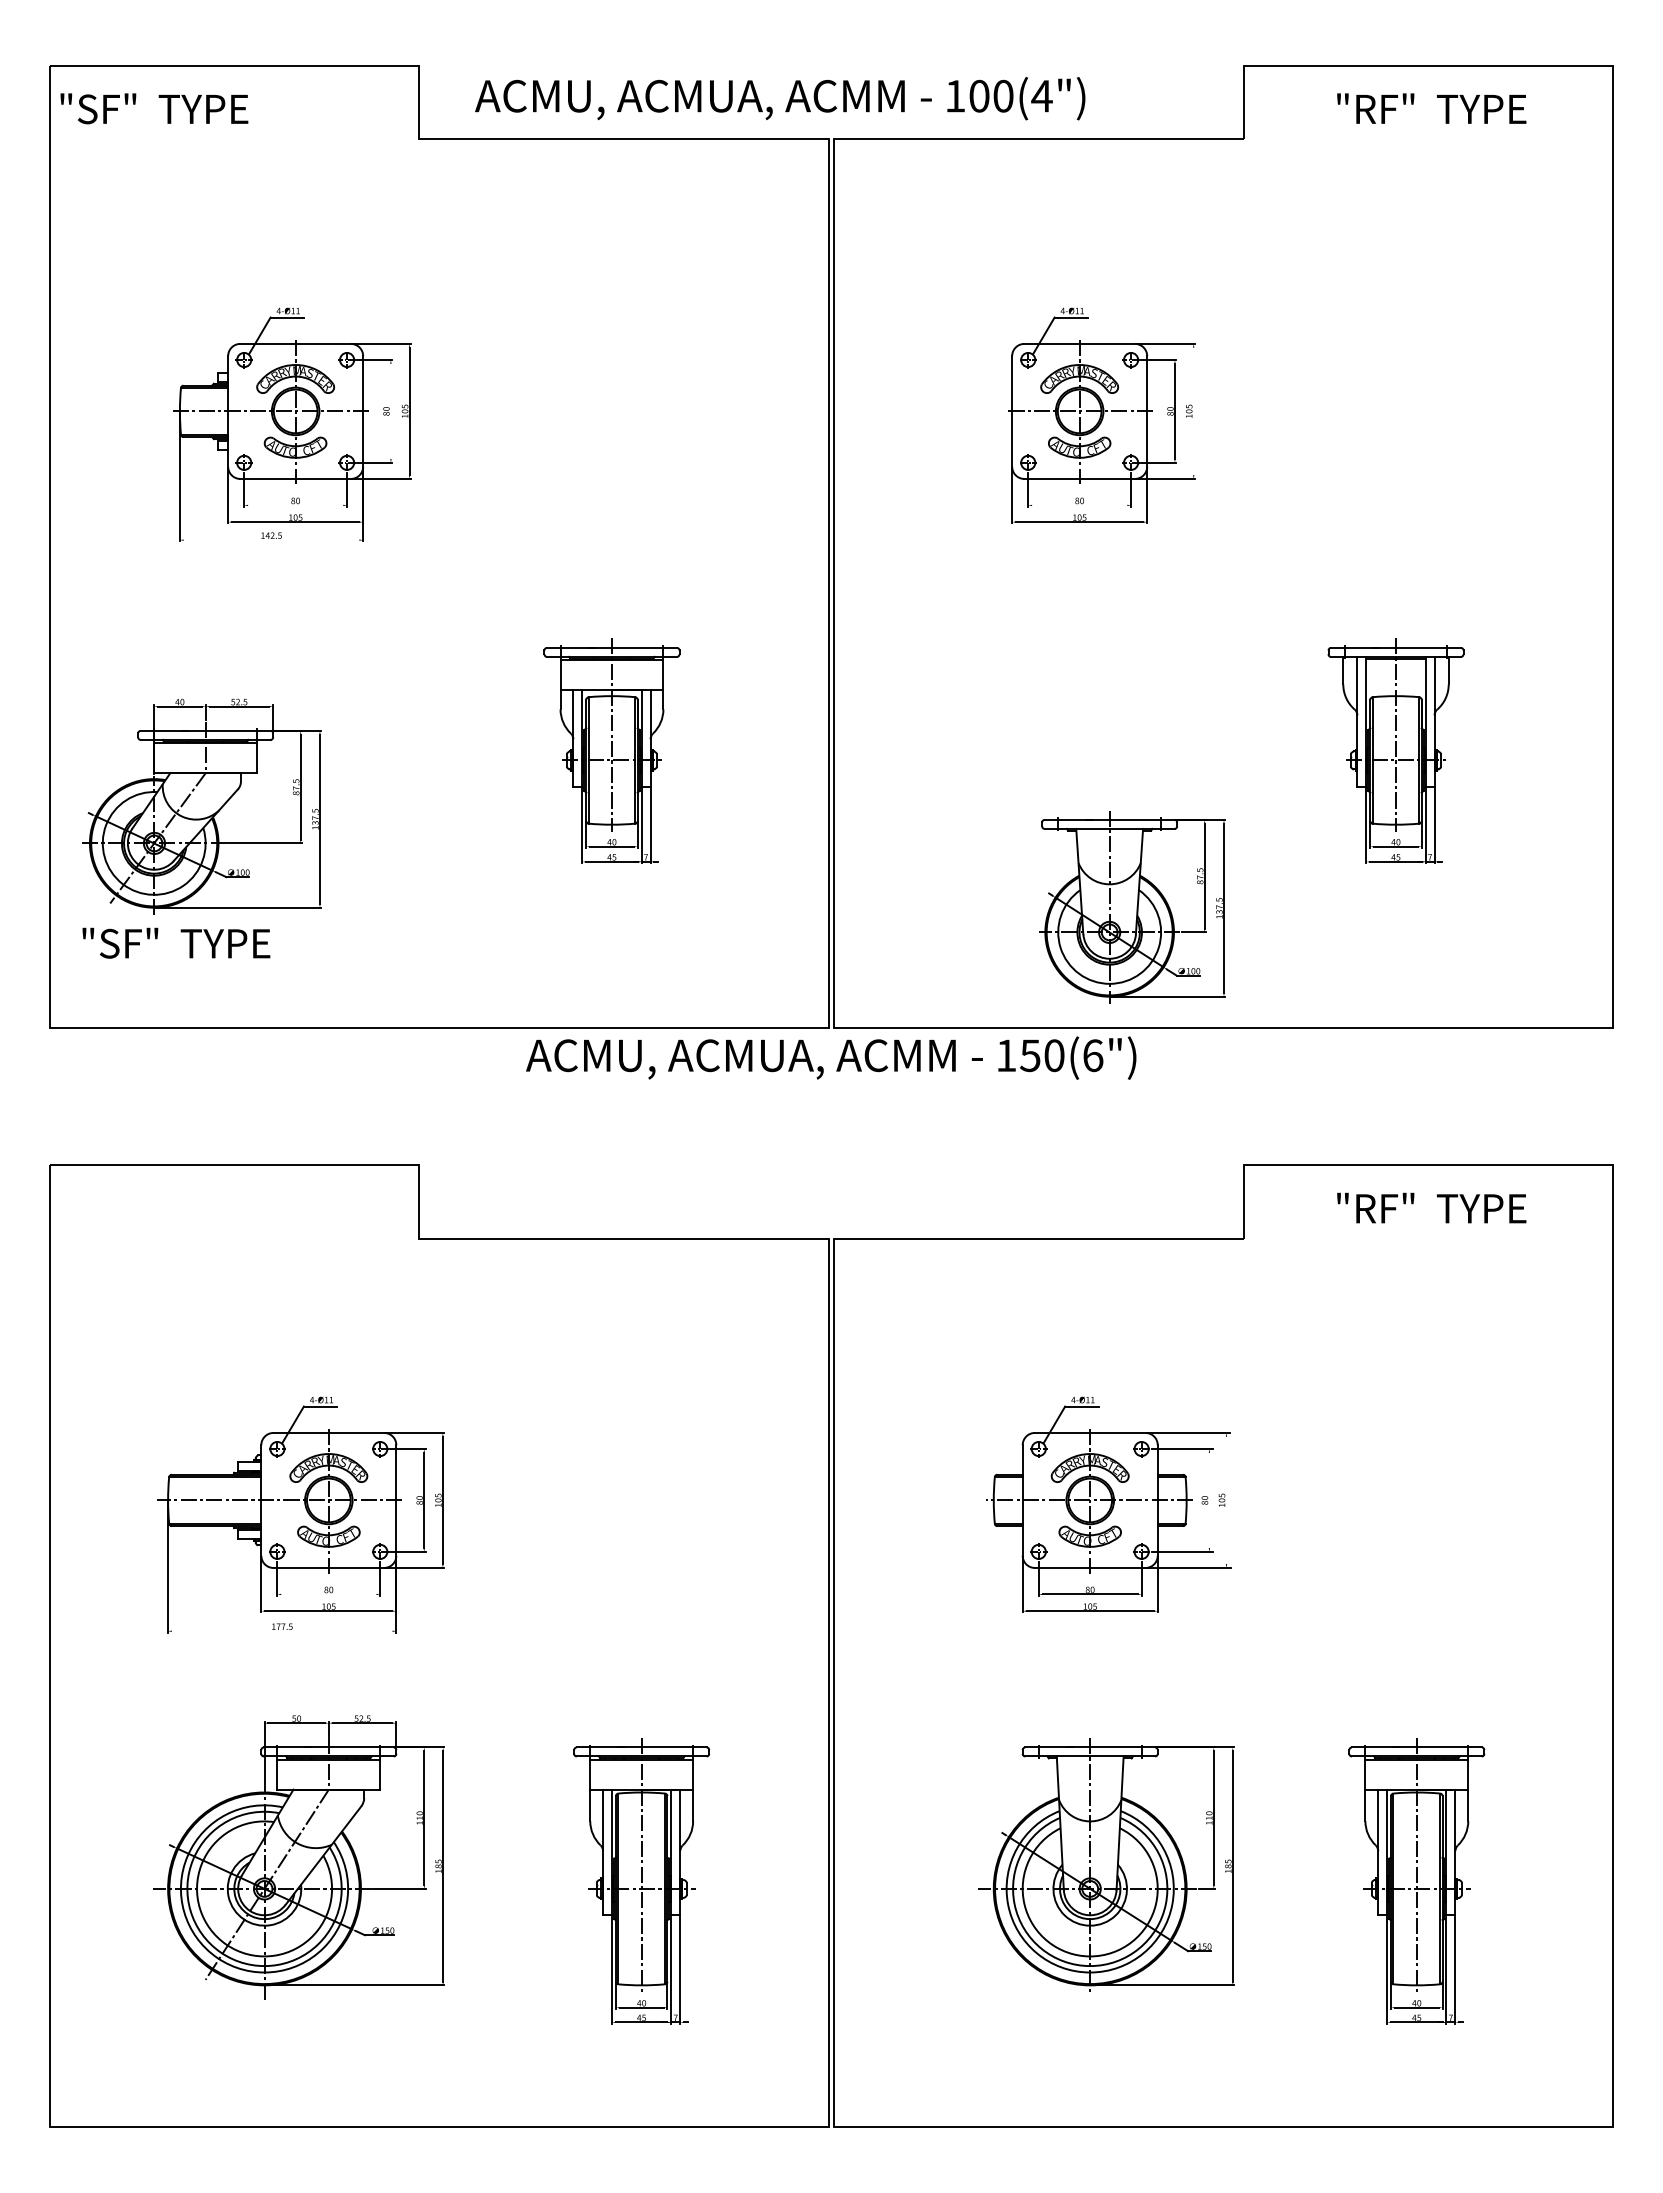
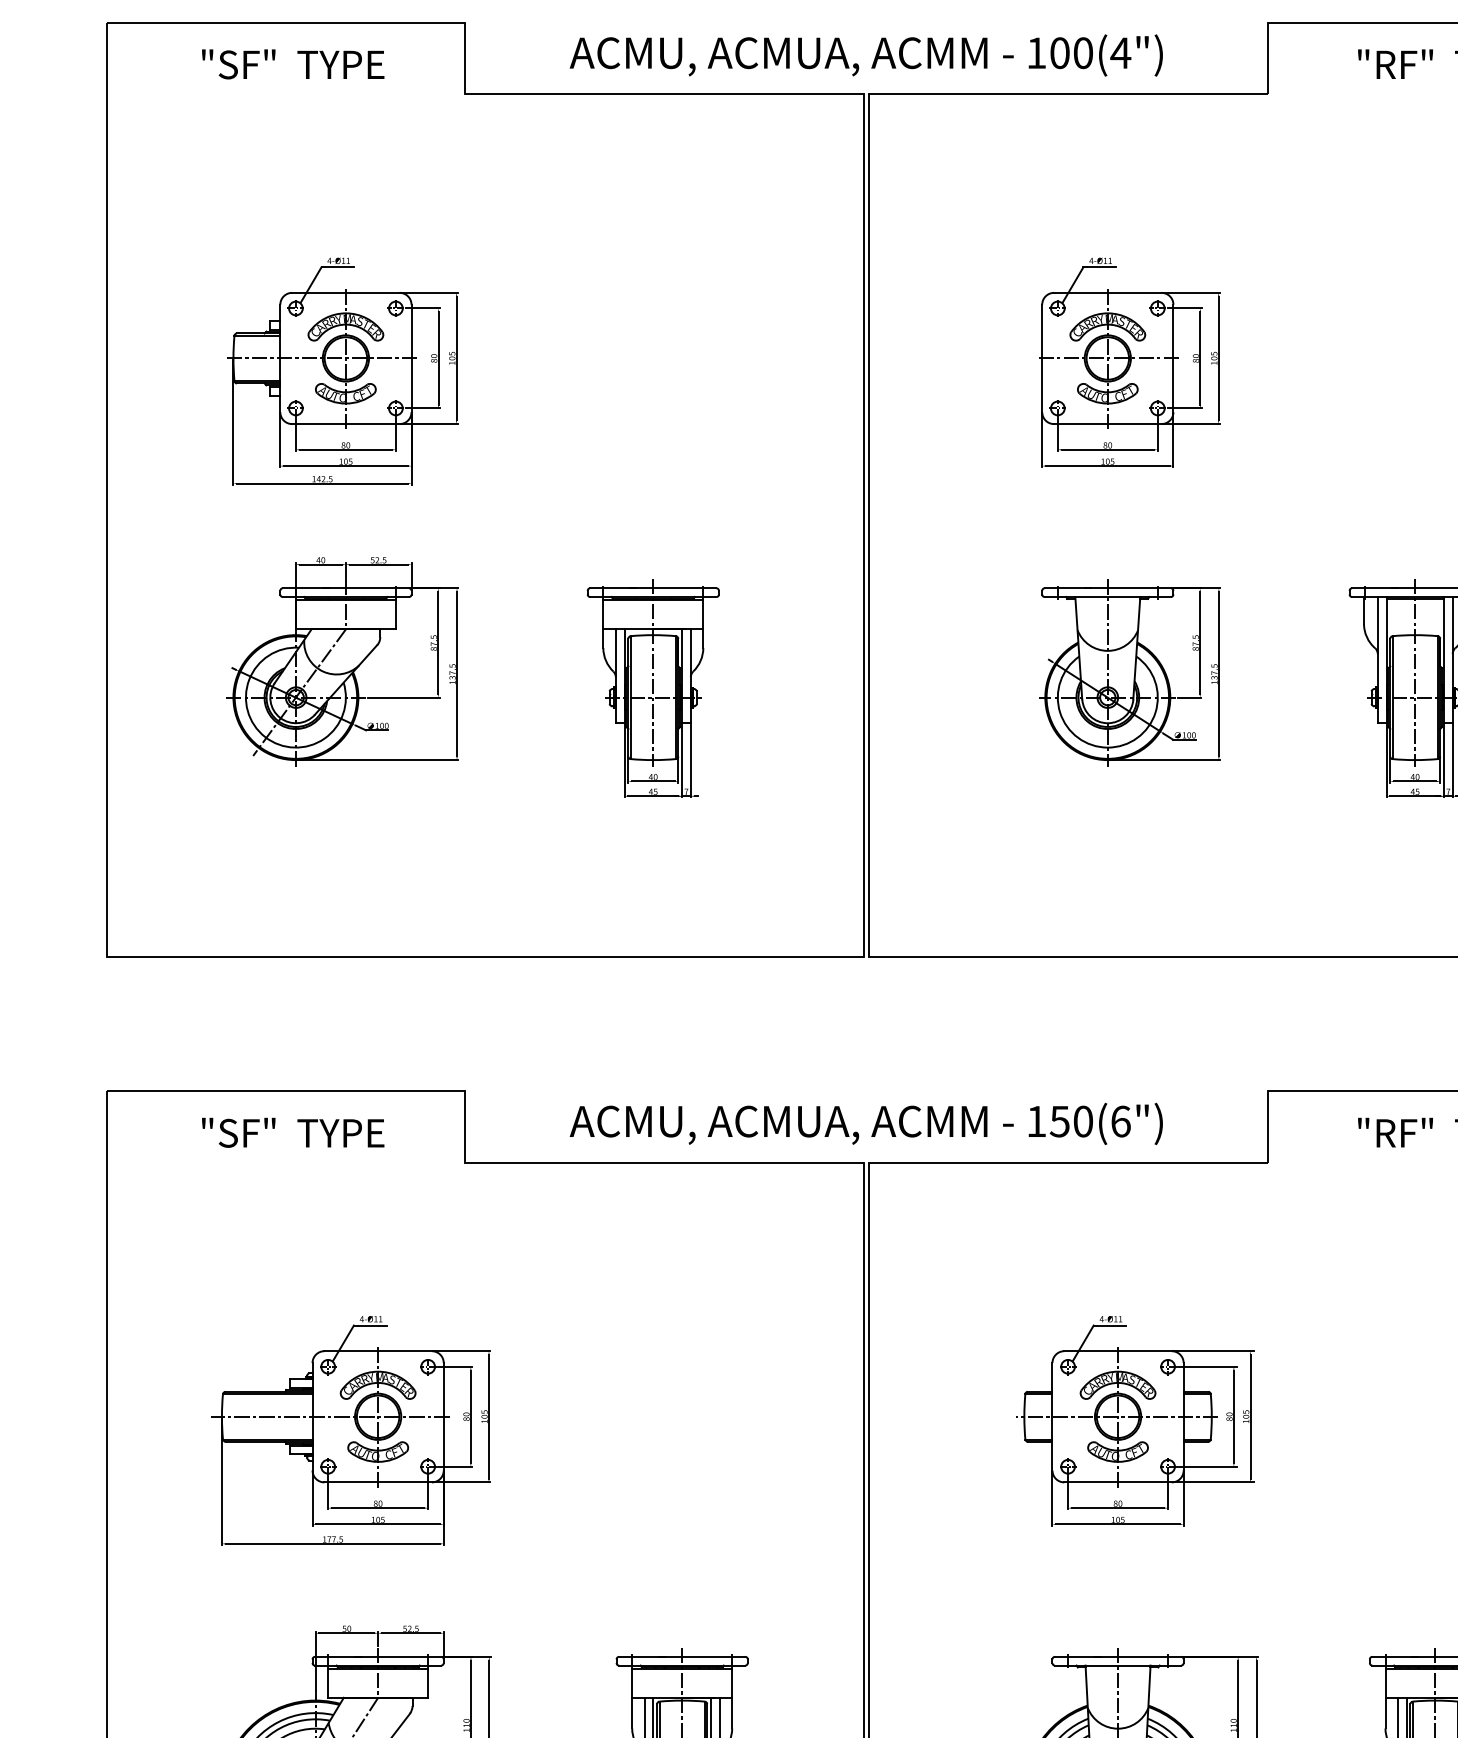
text: (780, 98) -> (866, 55), moved
text: (154, 108) -> (293, 64), moved
line: (390, 411) -> (438, 358), added
line: (1193, 411) -> (1218, 358), added
line: (295, 505) -> (345, 449), added
line: (1079, 505) -> (1107, 449), added
line: (271, 540) -> (322, 483), added
part: (201, 806) -> (341, 661), moved
part: (1132, 907) -> (1130, 673), moved
text: (176, 942) -> (293, 1132), moved
text: (831, 1057) -> (866, 1123), moved
line: (1209, 1500) -> (1233, 1416), added
line: (1226, 1500) -> (1250, 1416), added
line: (328, 1594) -> (377, 1508), added
line: (281, 1631) -> (332, 1544), added

